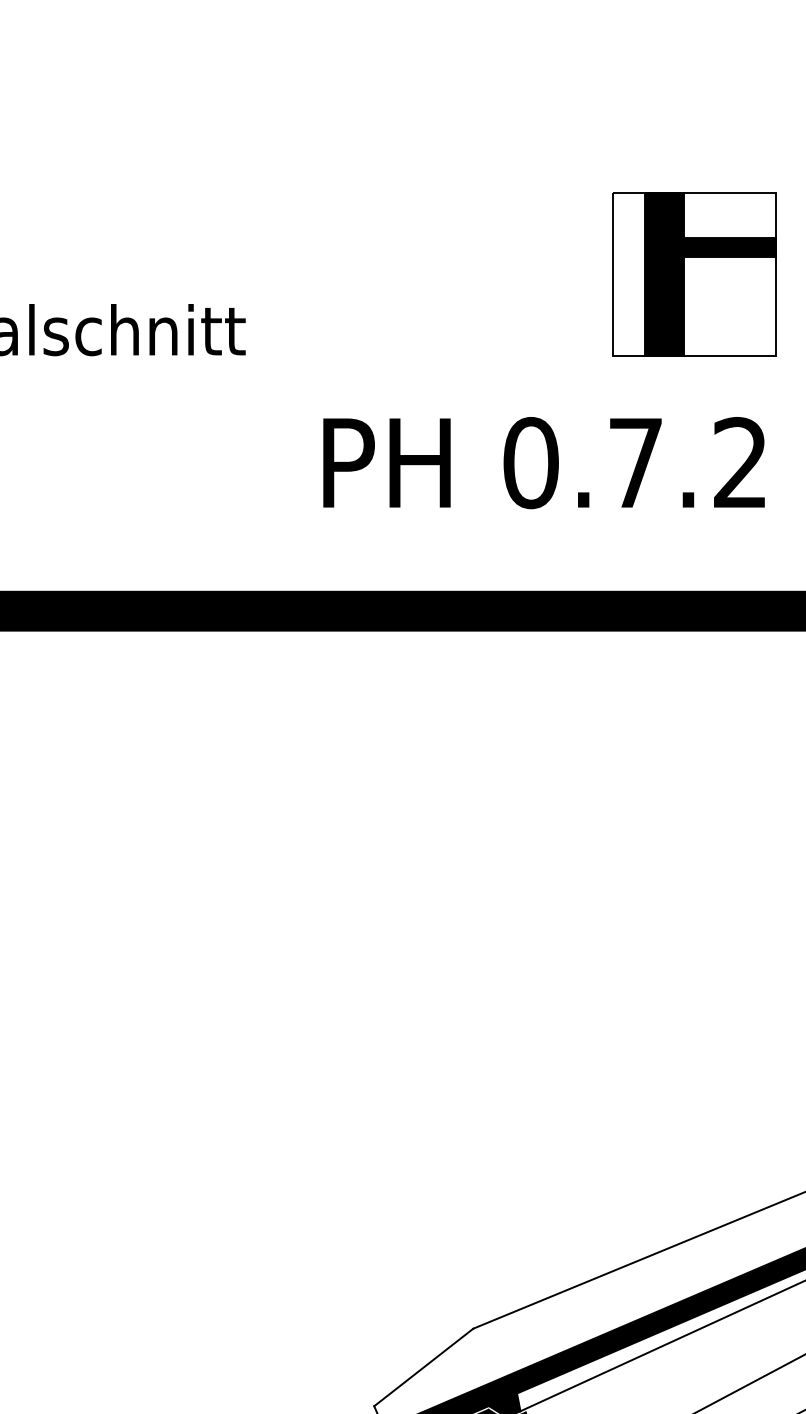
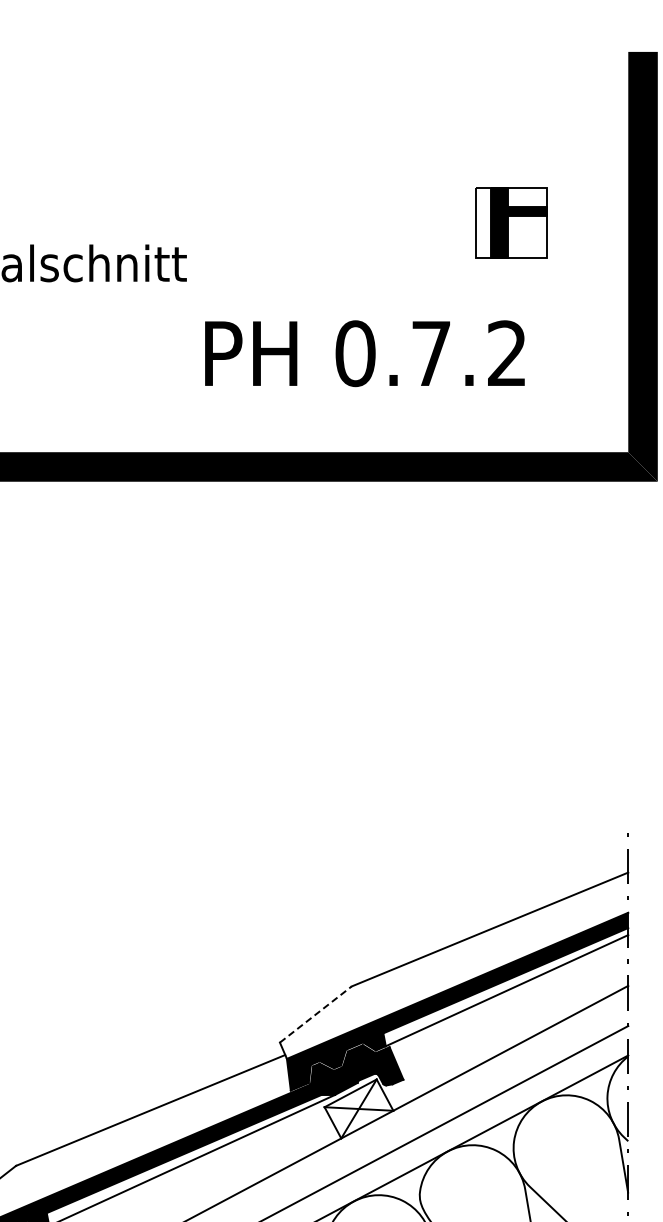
part: (694, 273) -> (511, 222), size x0.6
text: (543, 462) -> (364, 353), moved
line: (423, 1367) -> (315, 1014), solid -> dashed

